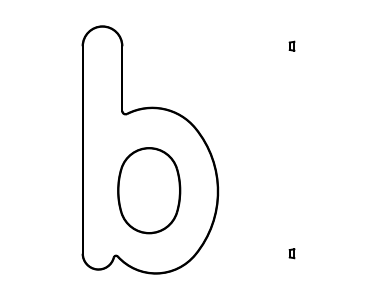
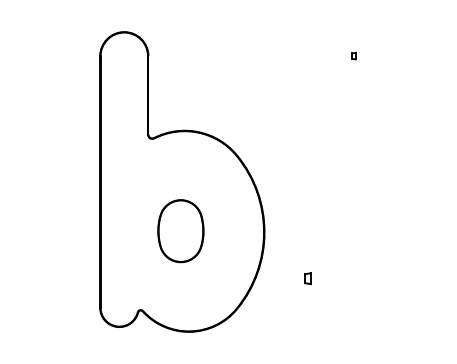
part: (291, 45) -> (353, 55), size x0.6
part: (148, 190) -> (180, 230), size x0.6
part: (291, 253) -> (307, 278), moved

